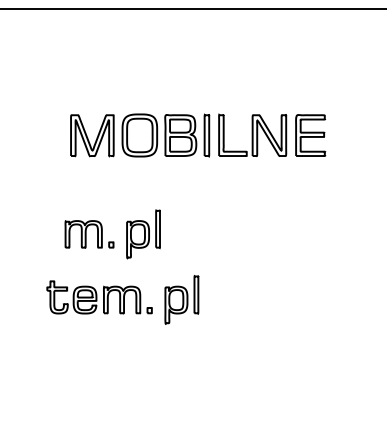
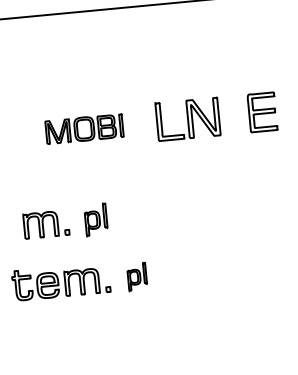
part: (140, 135) -> (84, 129), size x0.6
part: (310, 135) -> (262, 112), moved
part: (143, 234) -> (96, 220), size x0.7
part: (181, 299) -> (136, 276), size x0.6

